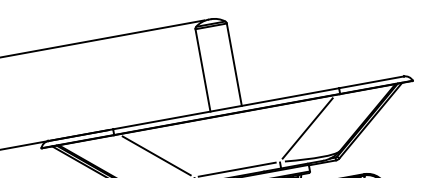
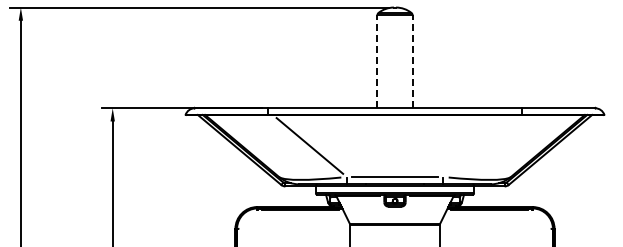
line: (234, 64) -> (412, 61), solid -> dashed
line: (203, 70) -> (377, 61), solid -> dashed
line: (307, 128) -> (479, 145), removed

